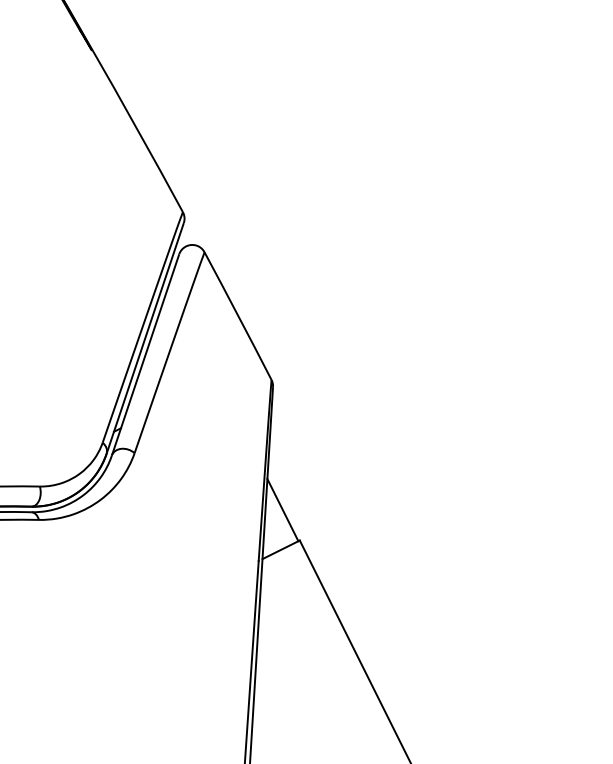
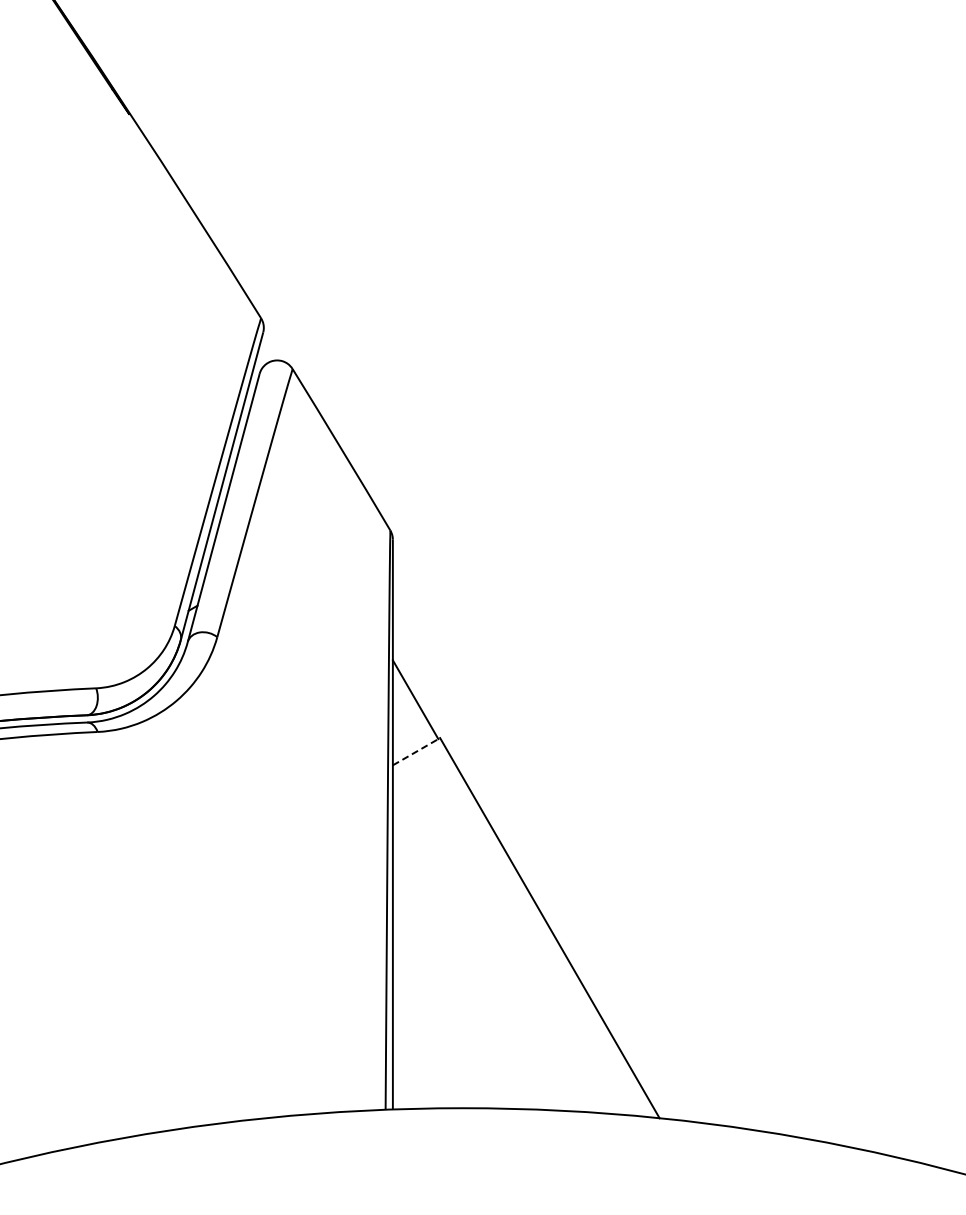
line: (281, 549) -> (416, 751), solid -> dashed

